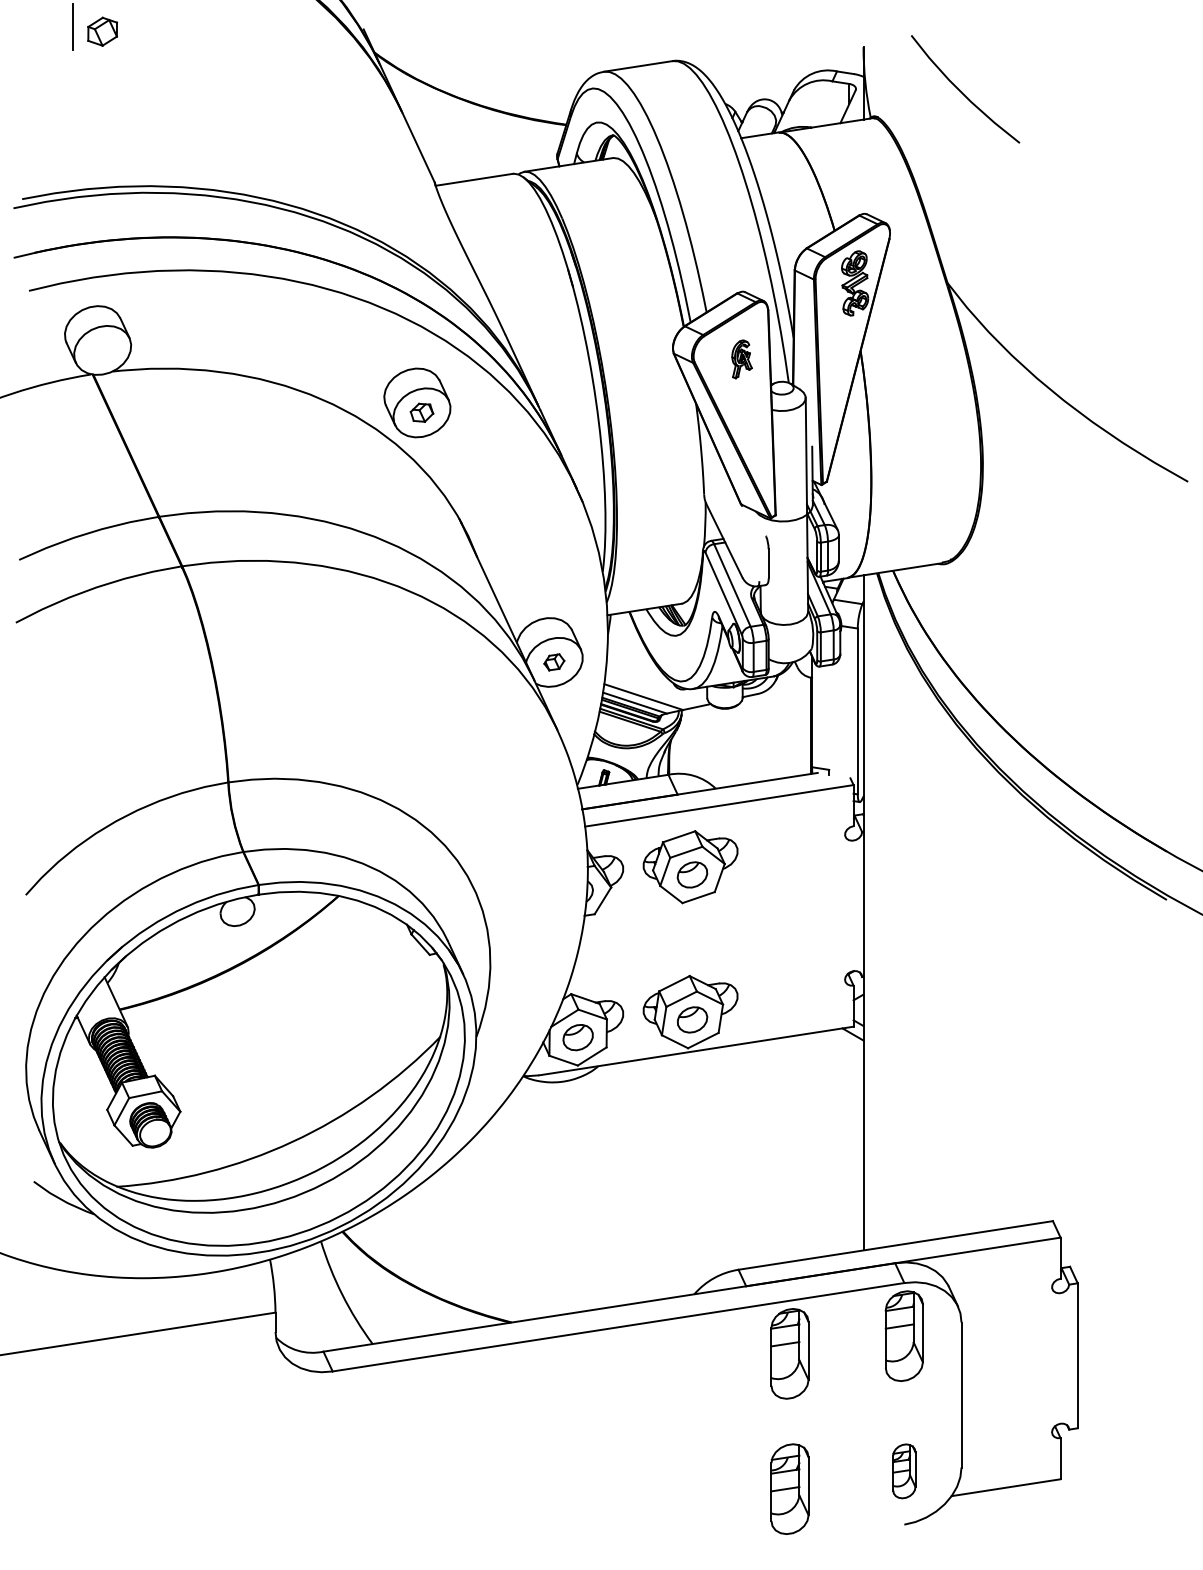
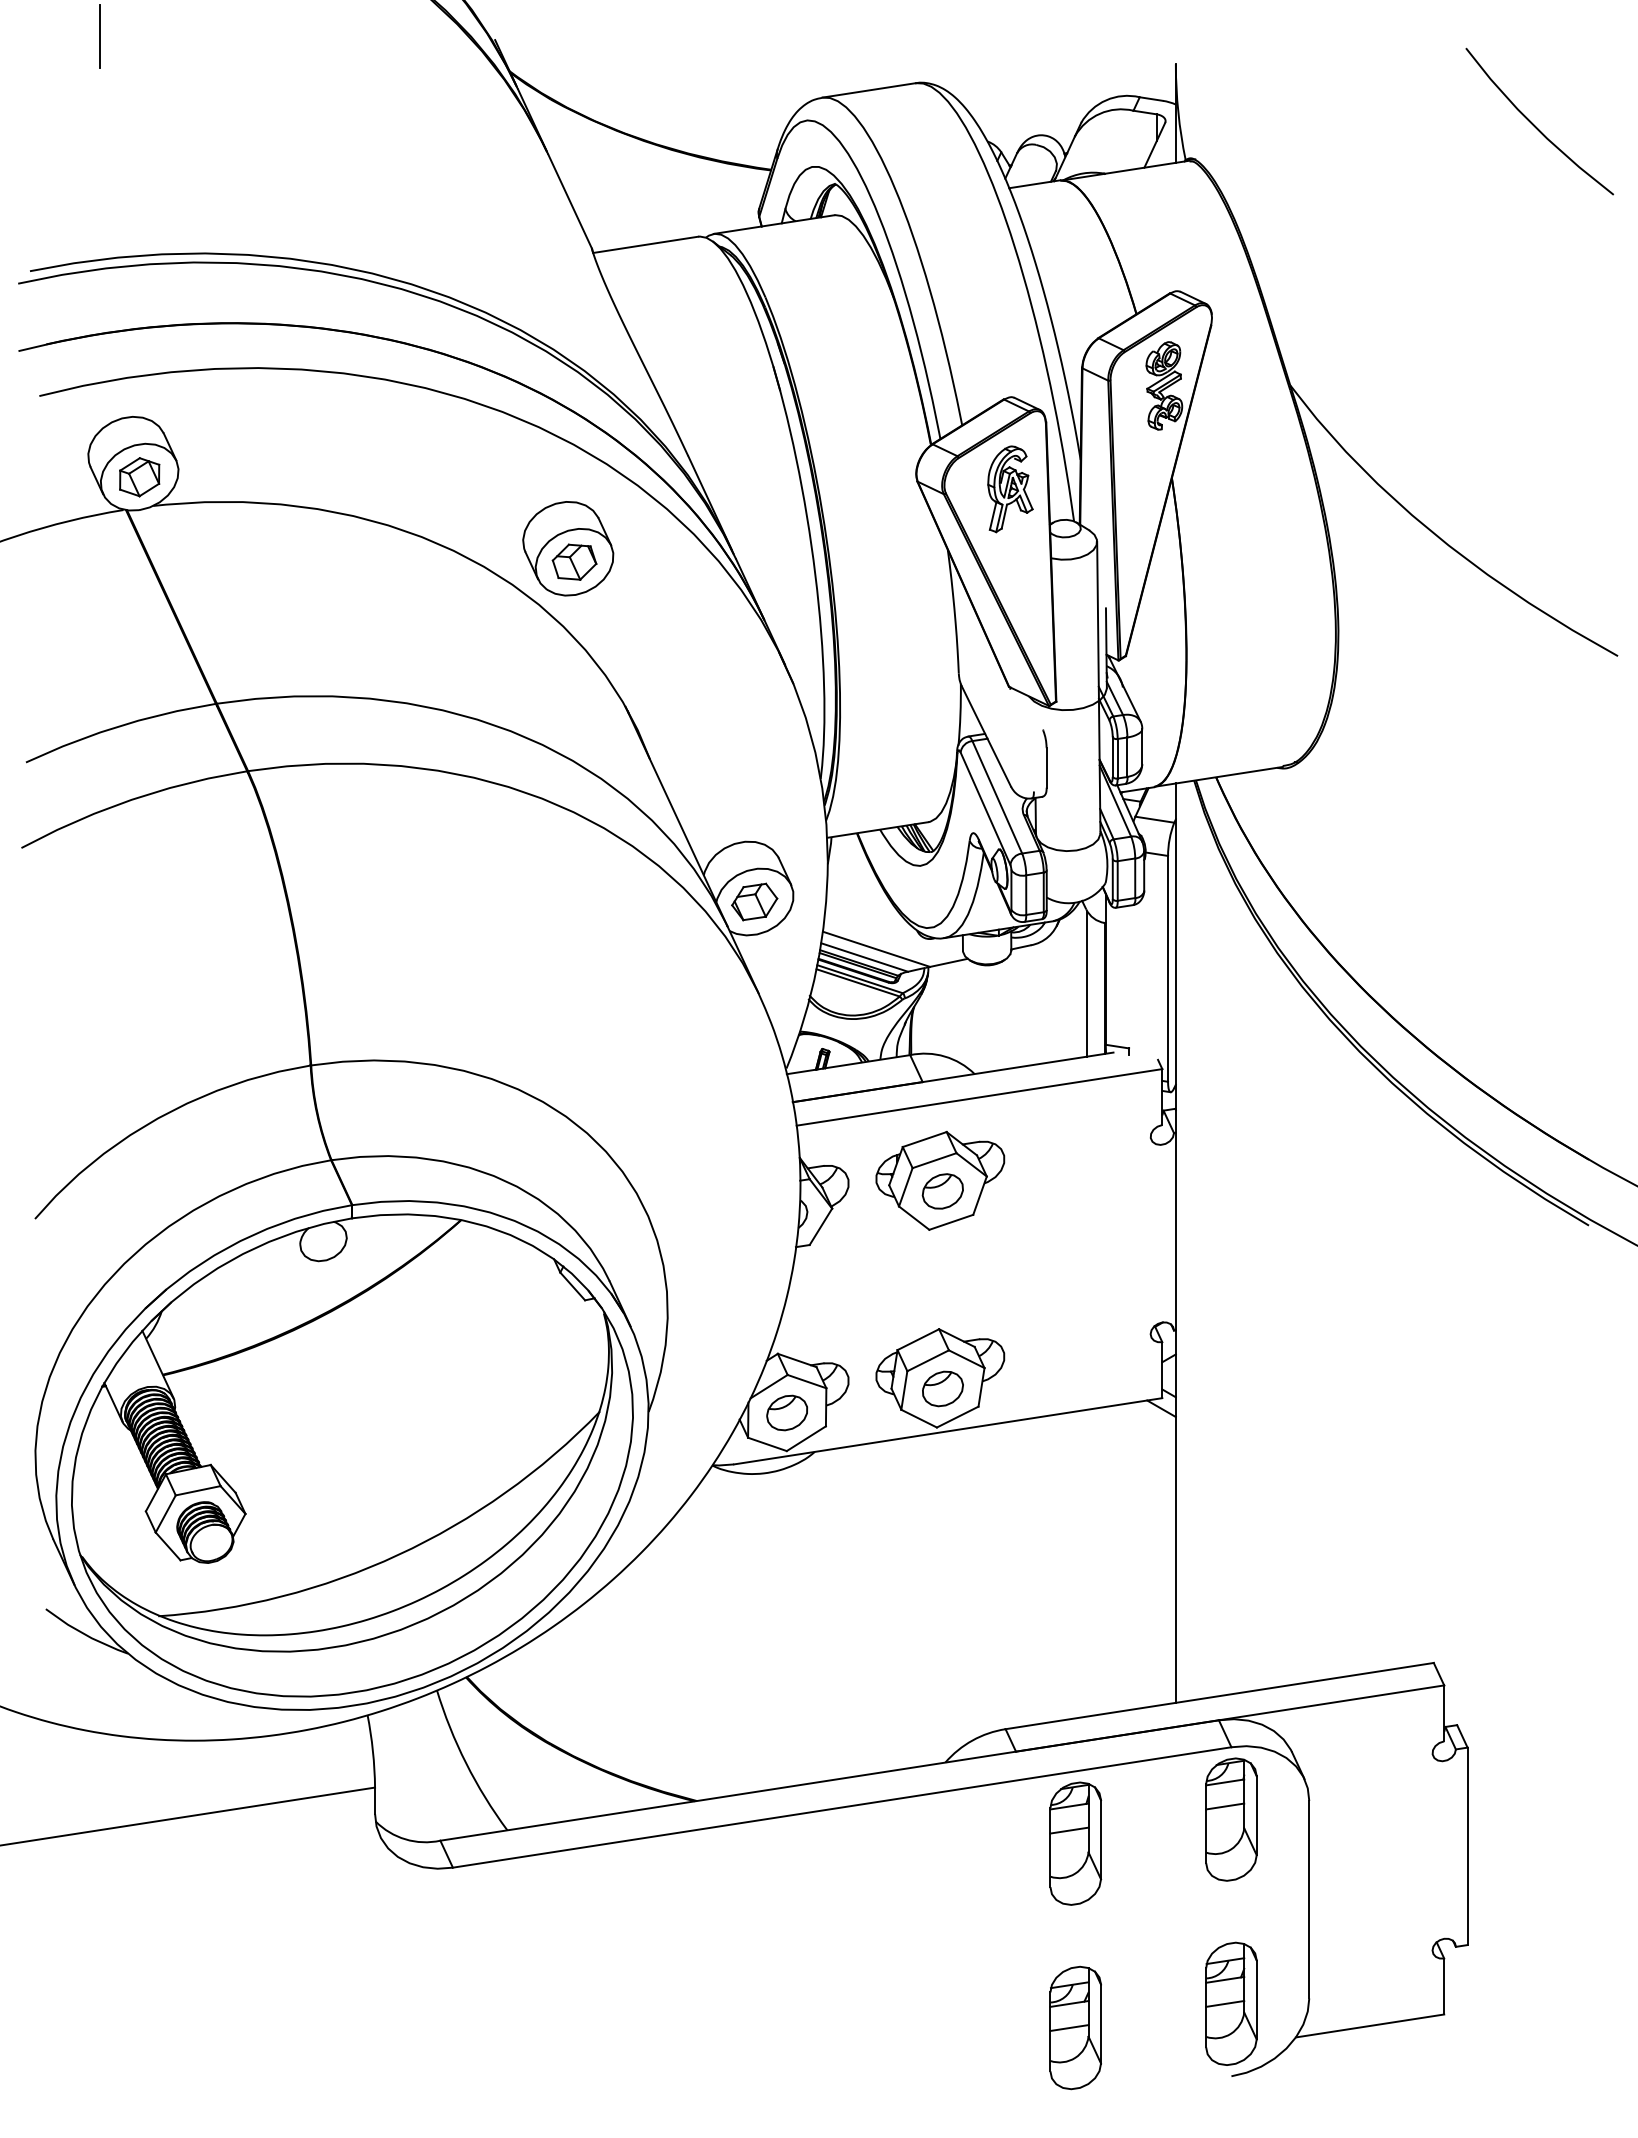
part: (102, 31) -> (139, 477), moved
curve: (962, 92) -> (1535, 125), moved
part: (742, 359) -> (1010, 489), size x1.67
part: (421, 412) -> (574, 561), size x1.43
part: (554, 662) -> (754, 901), size x1.67
line: (798, 722) -> (1087, 983), added
part: (904, 1471) -> (1231, 2003), size x1.67

